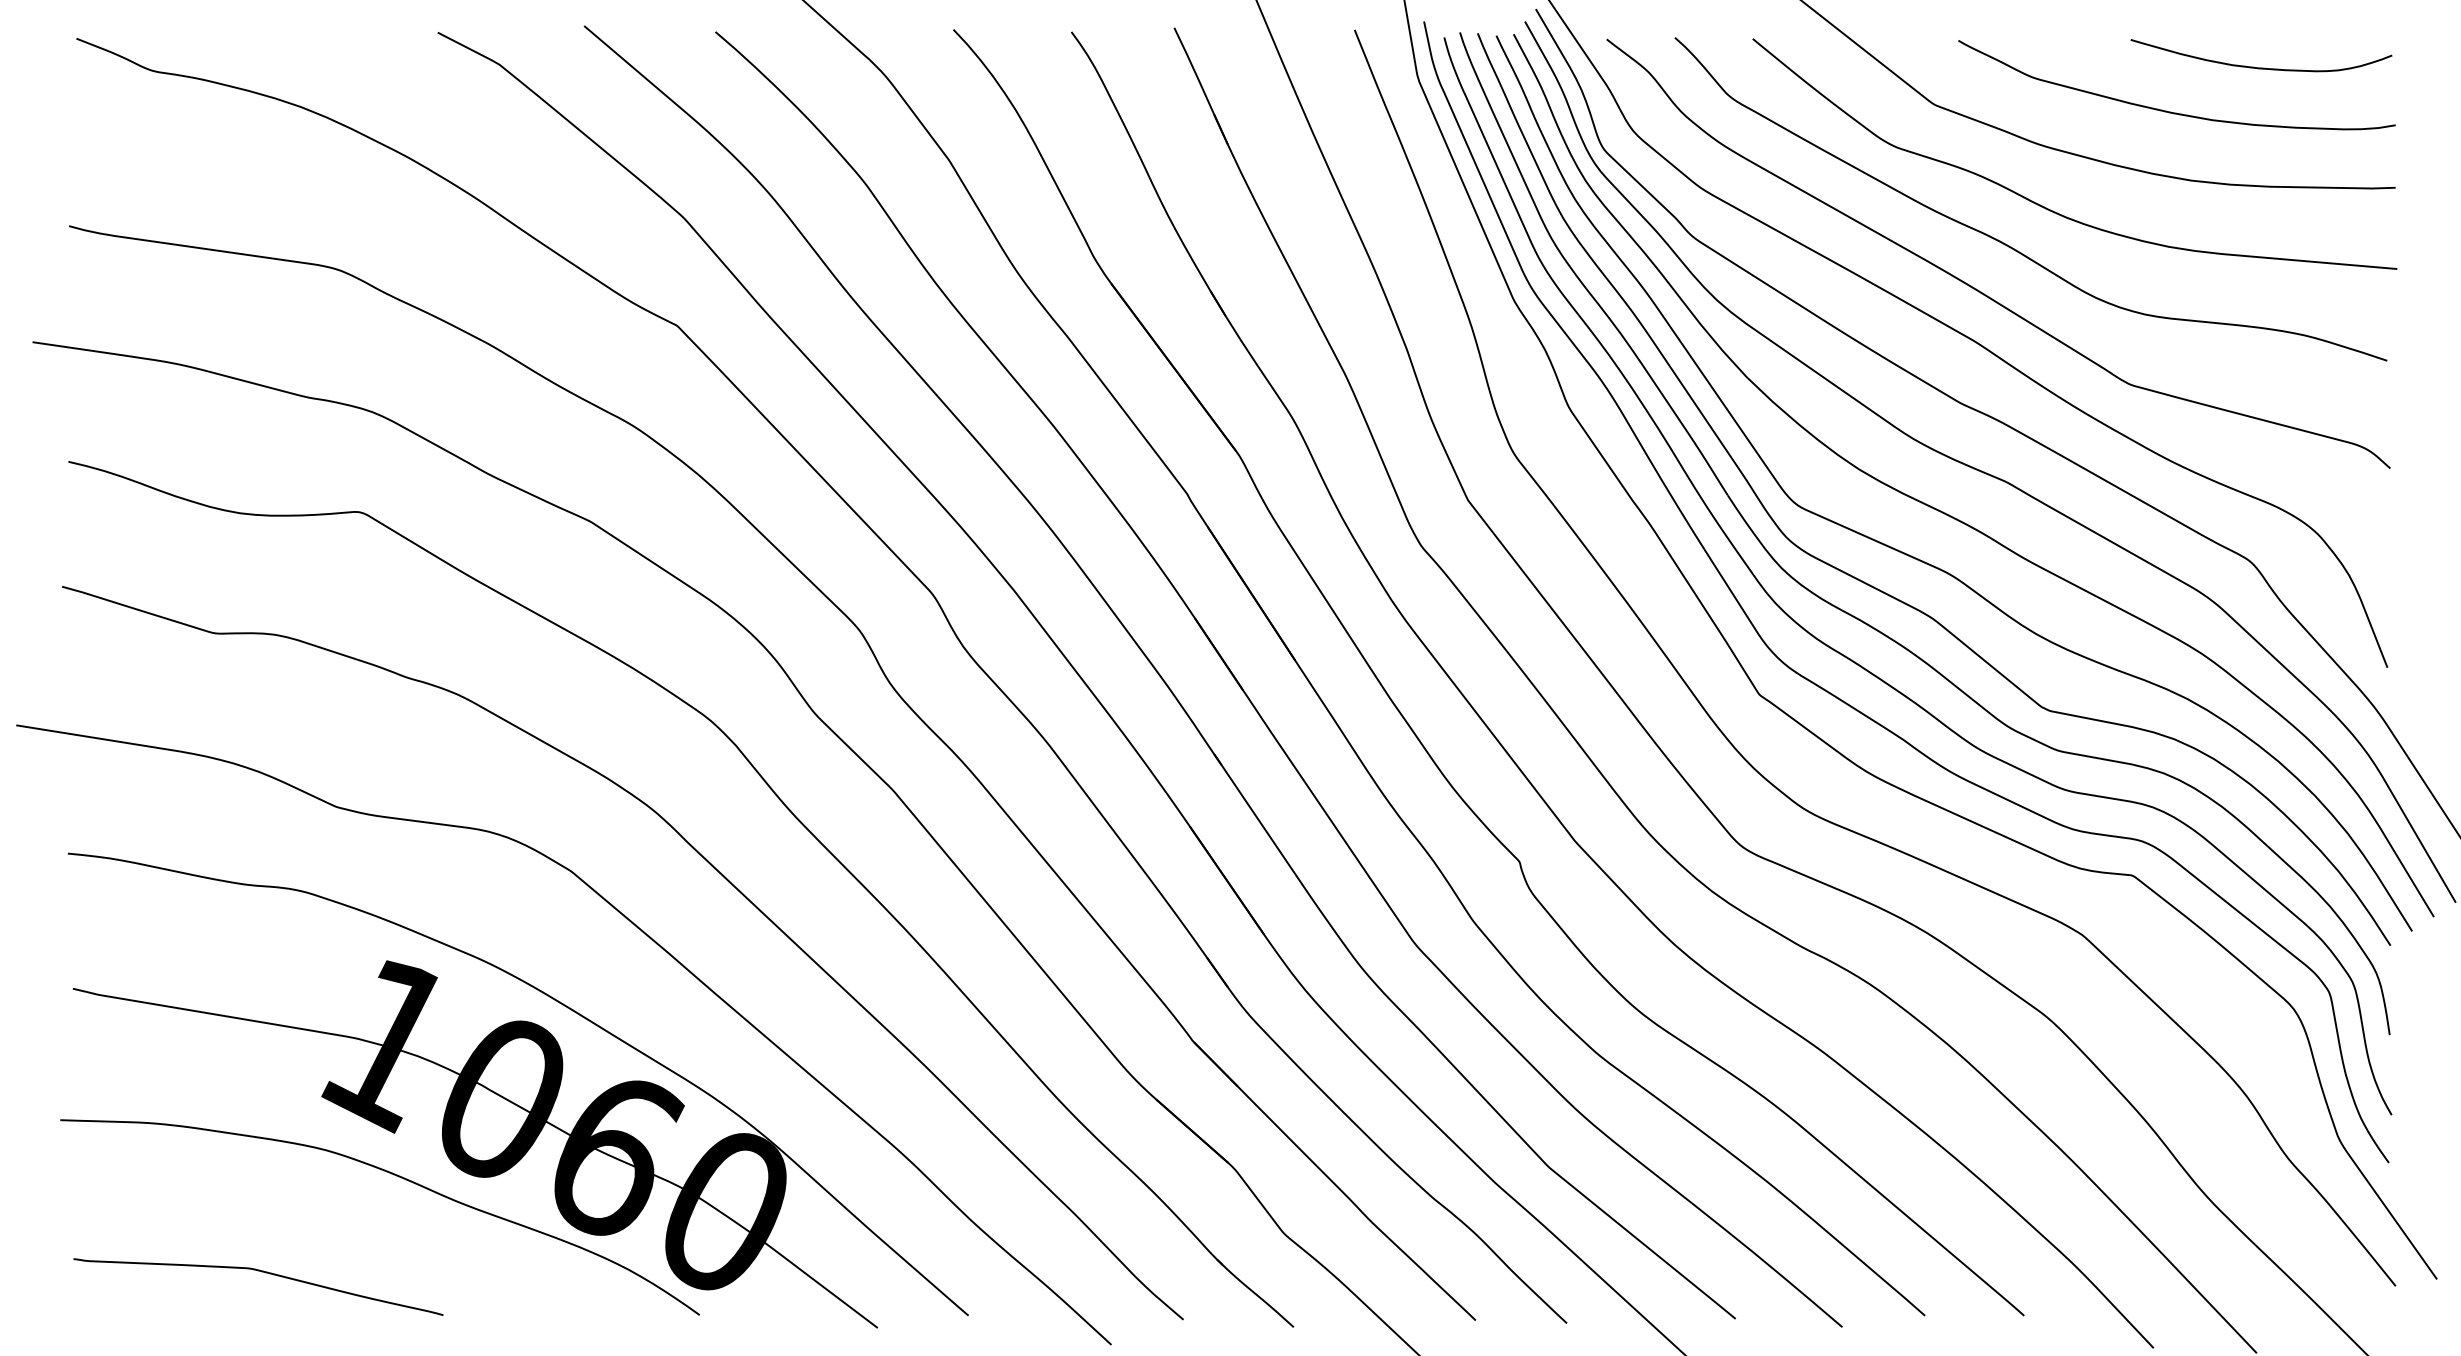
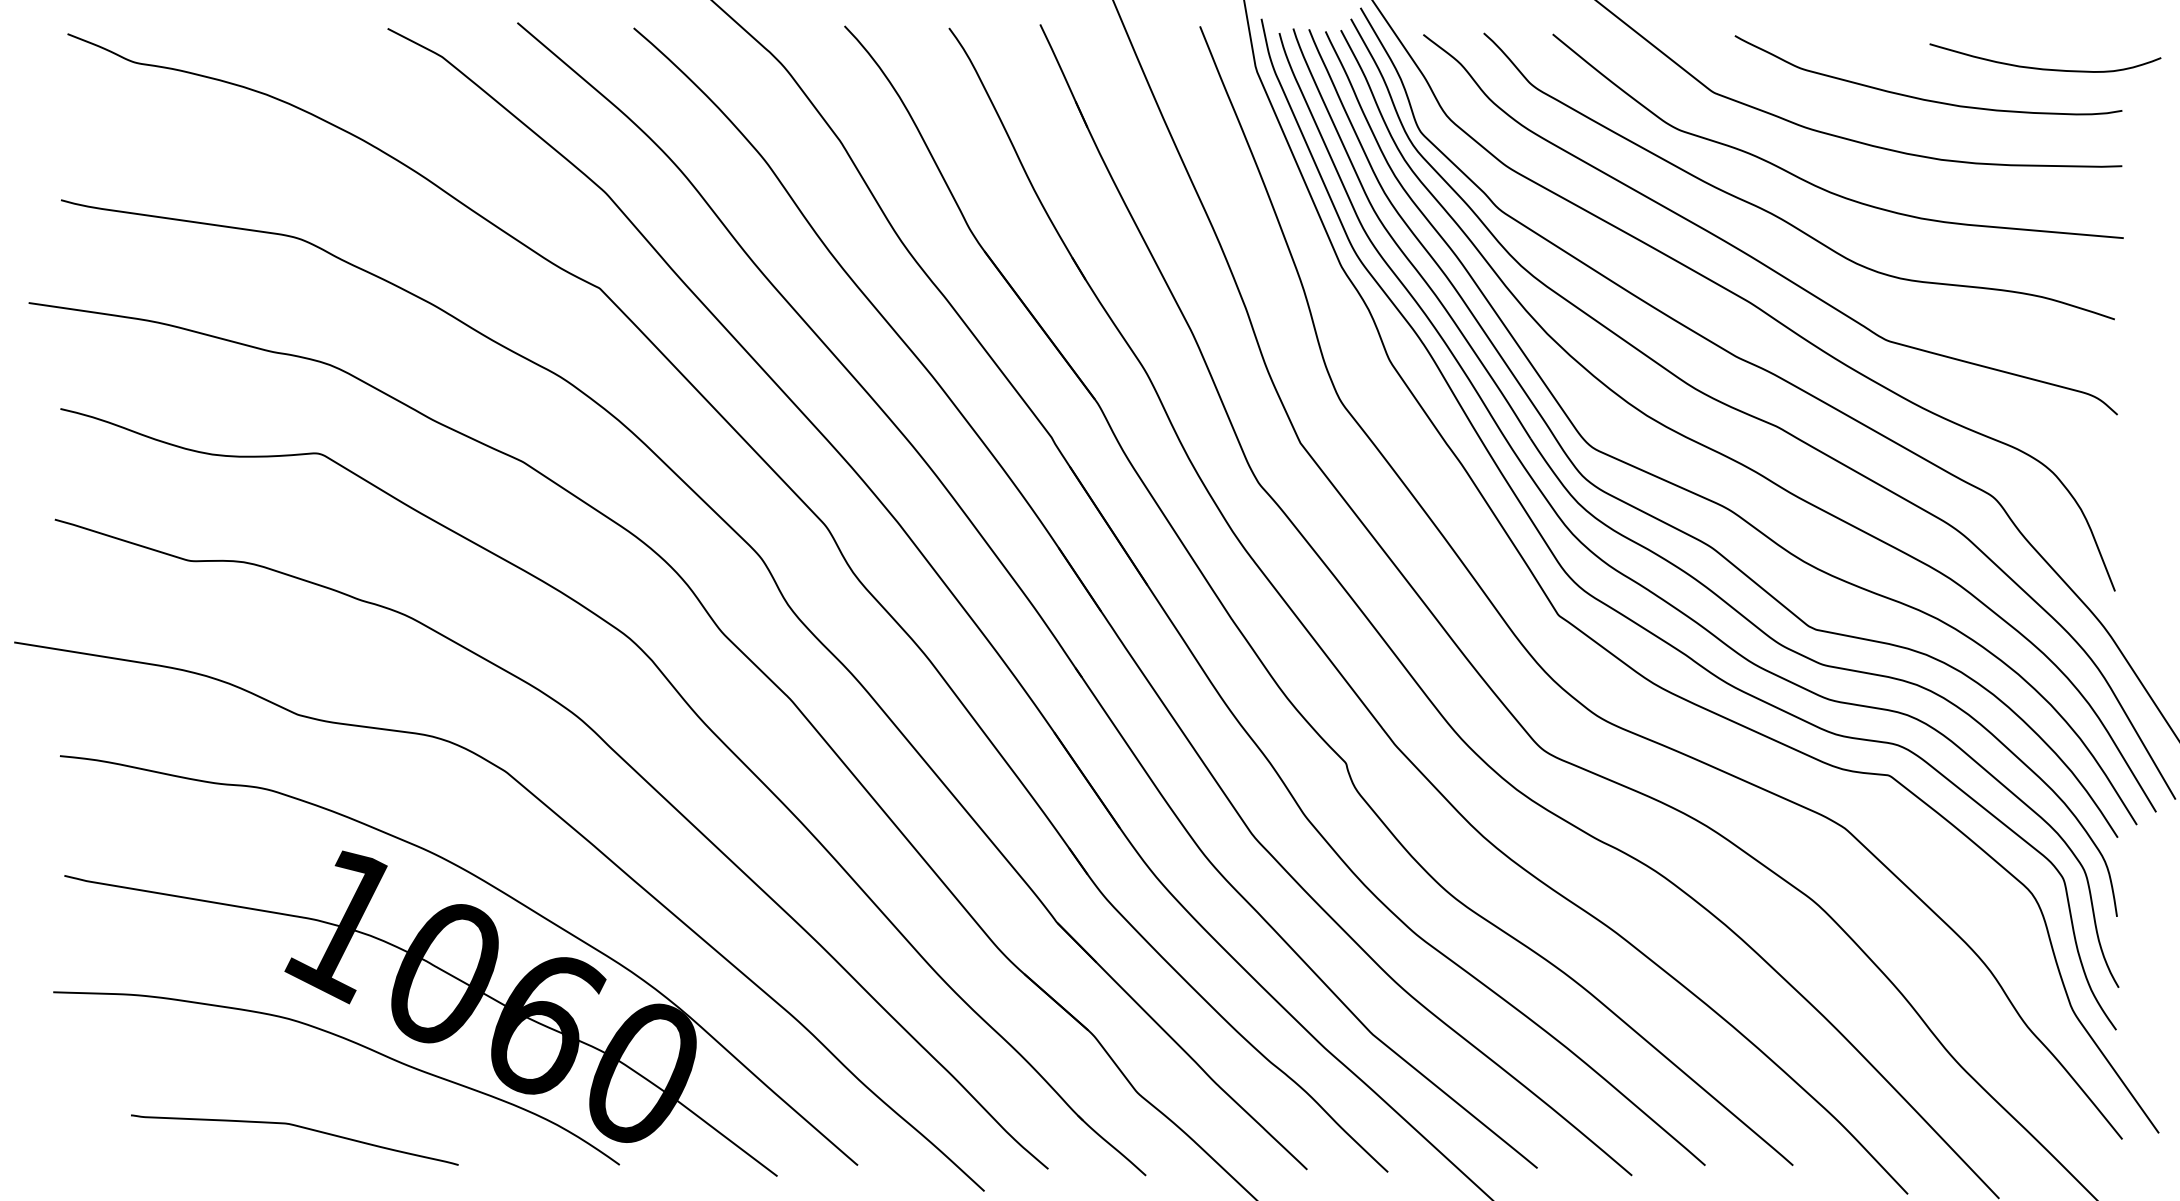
curve: (2261, 67) -> (2045, 68), moved
curve: (262, 1272) -> (298, 1127), moved

